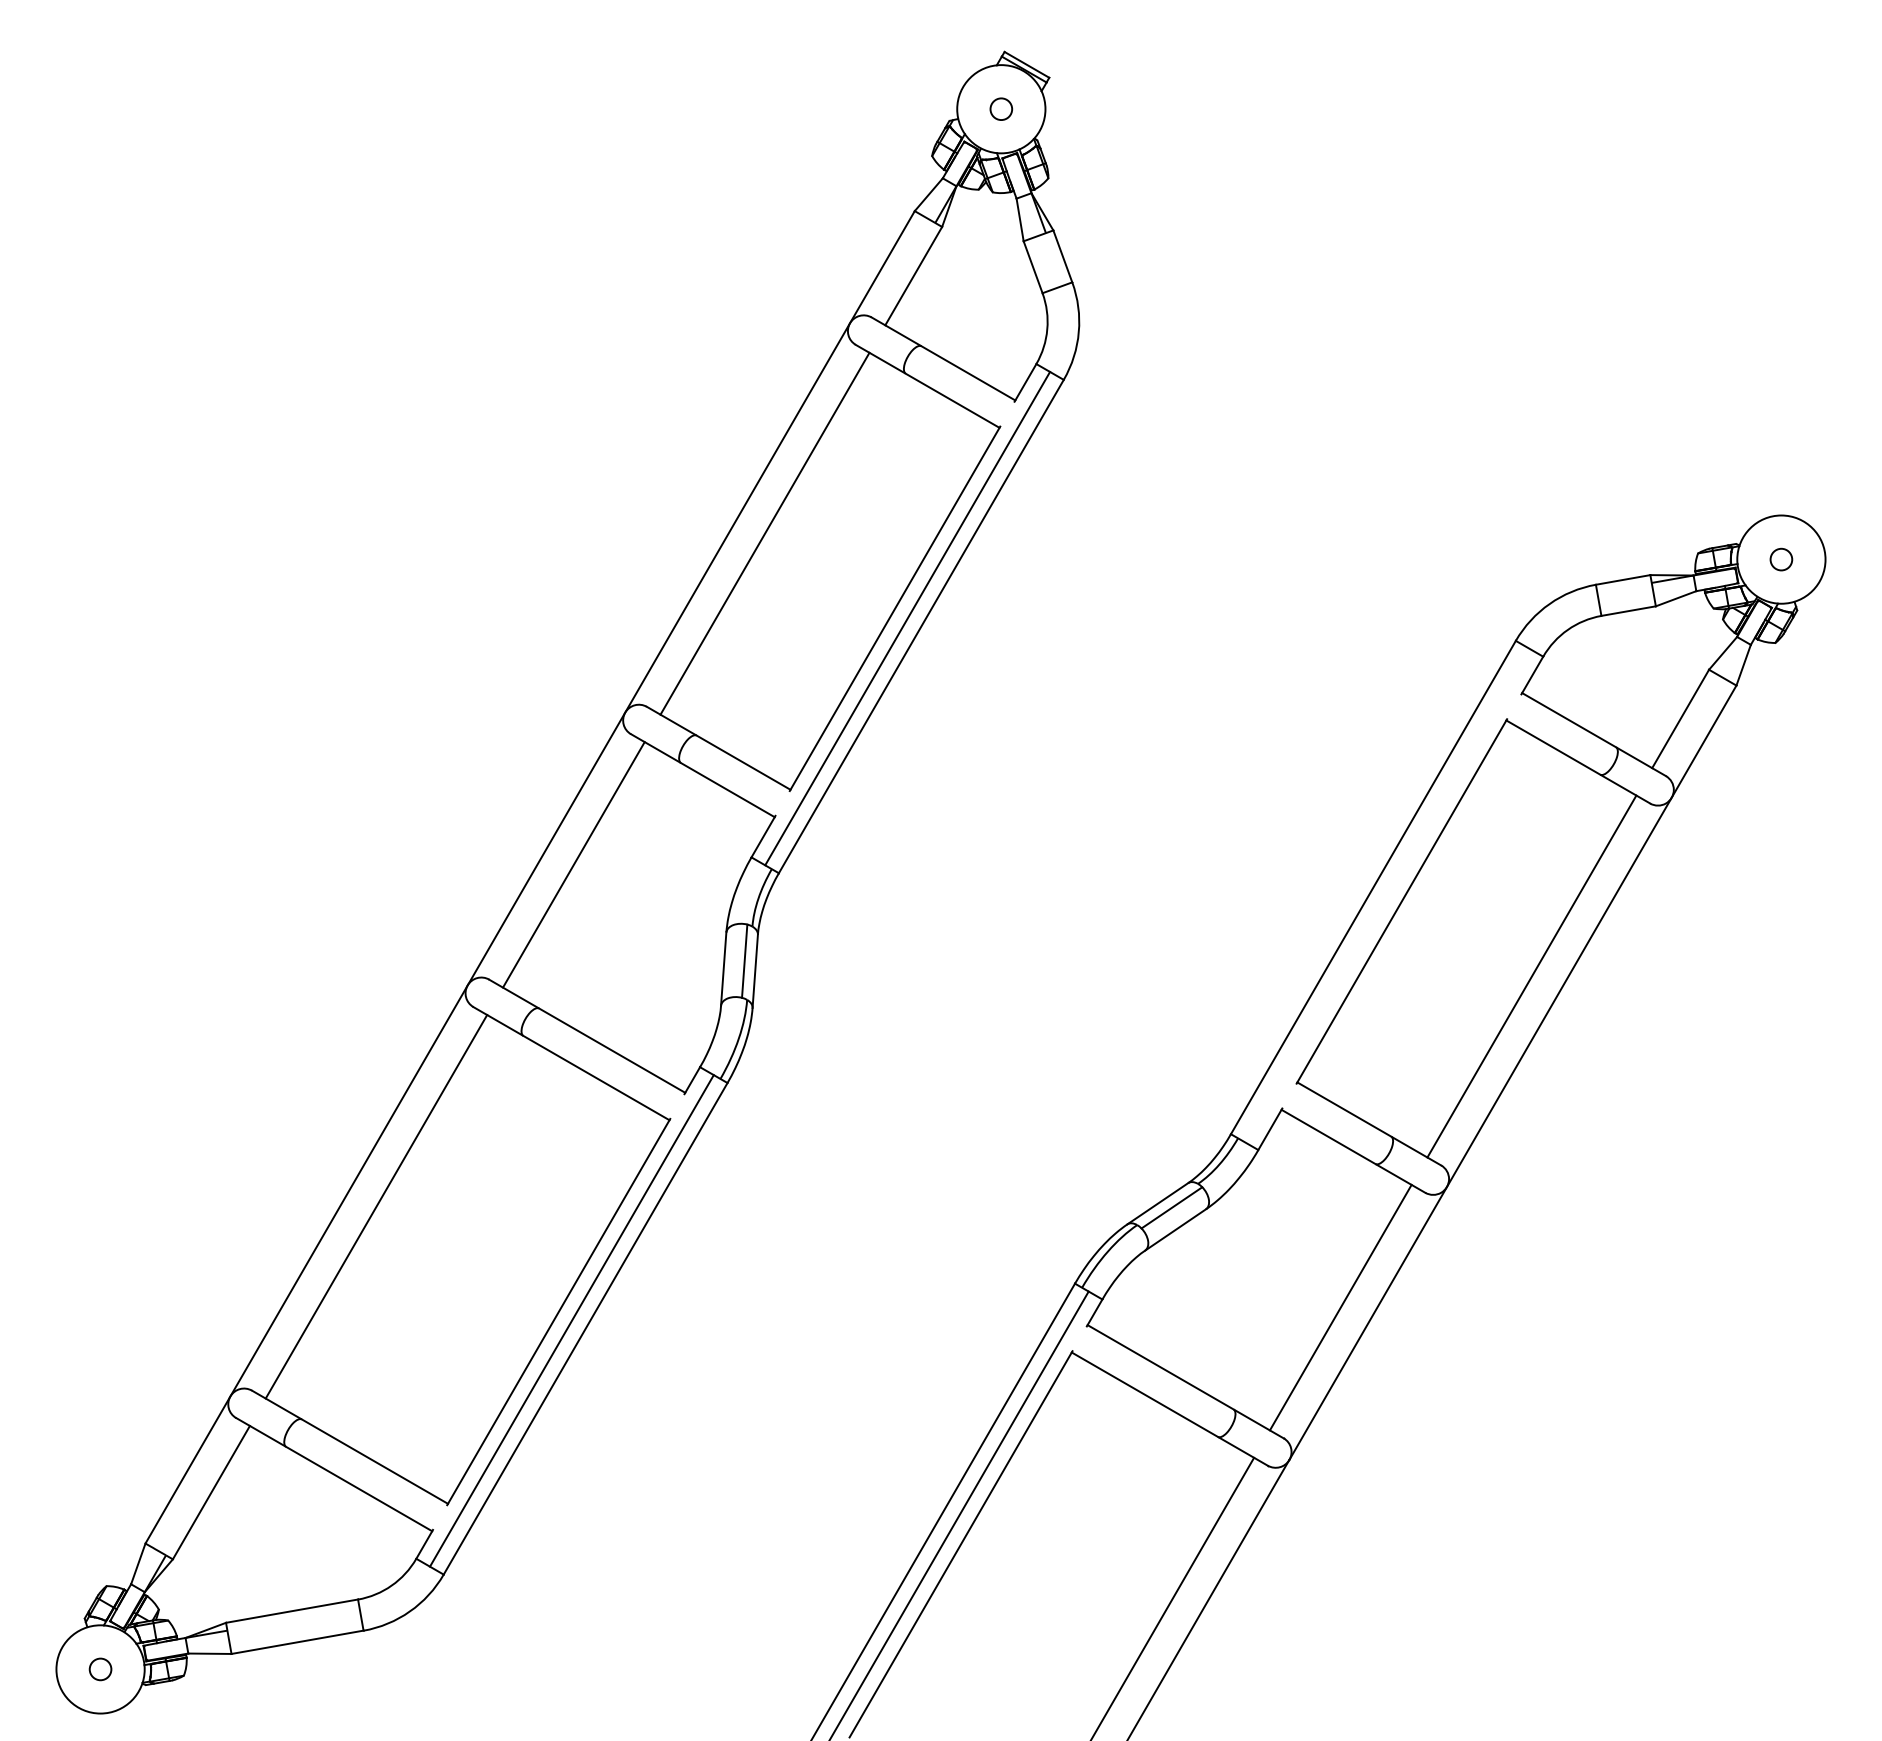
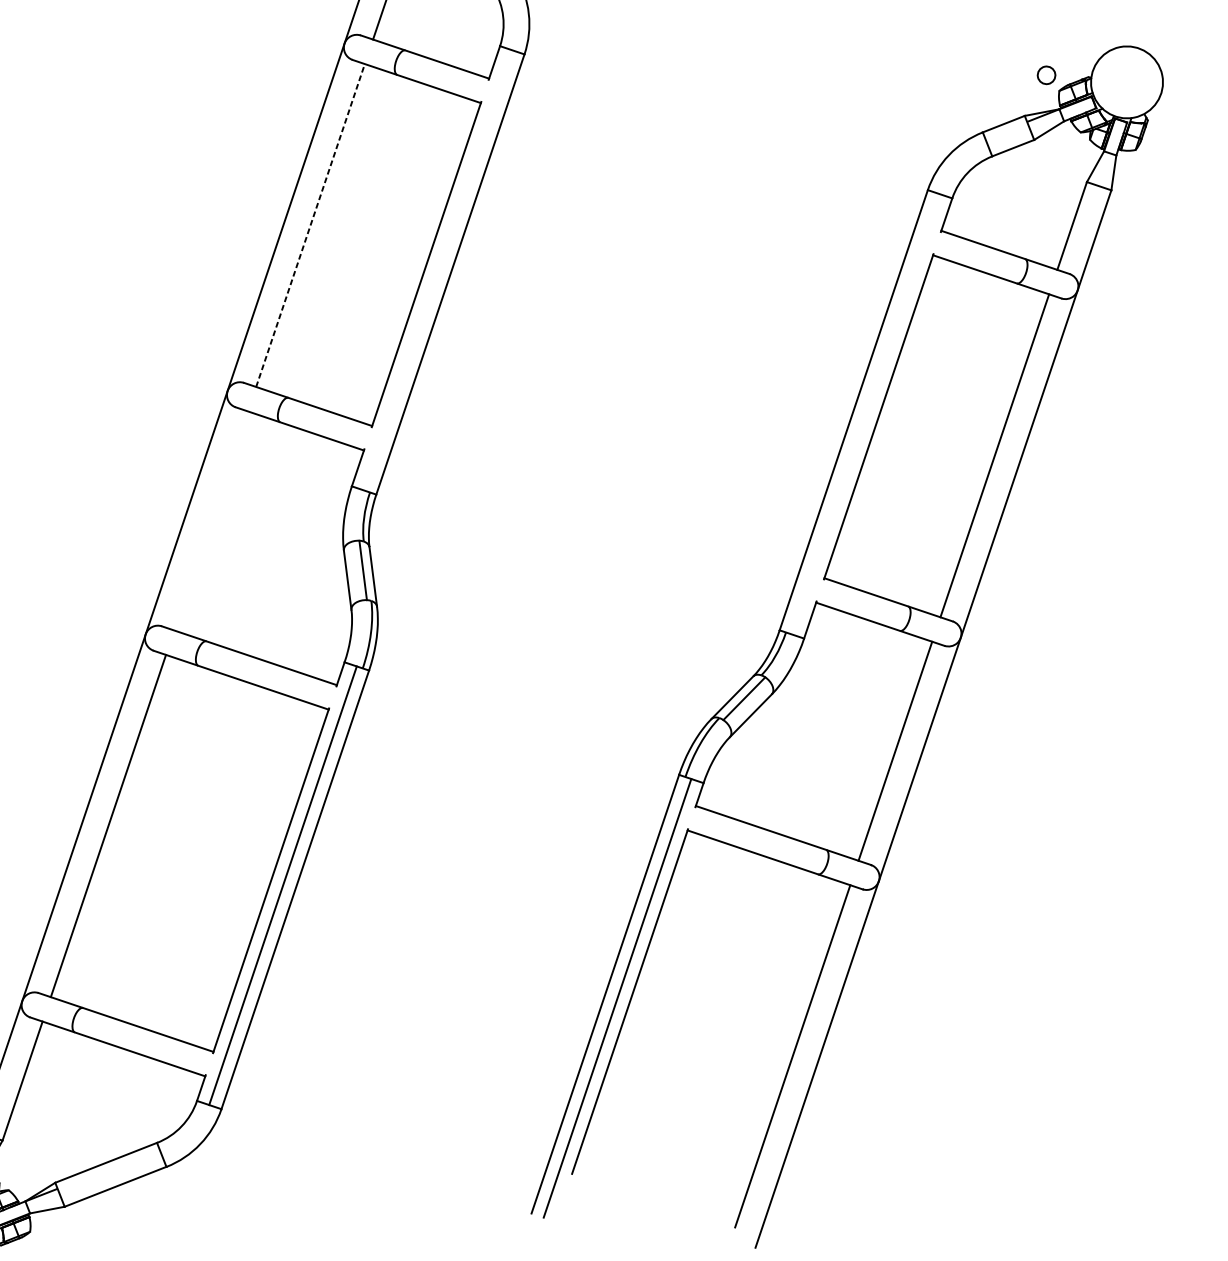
line: (765, 533) -> (310, 225), solid -> dashed
circle: (1781, 559) -> (1046, 75), moved
line: (907, 618) -> (438, 270), removed
line: (573, 864) -> (210, 520), removed

